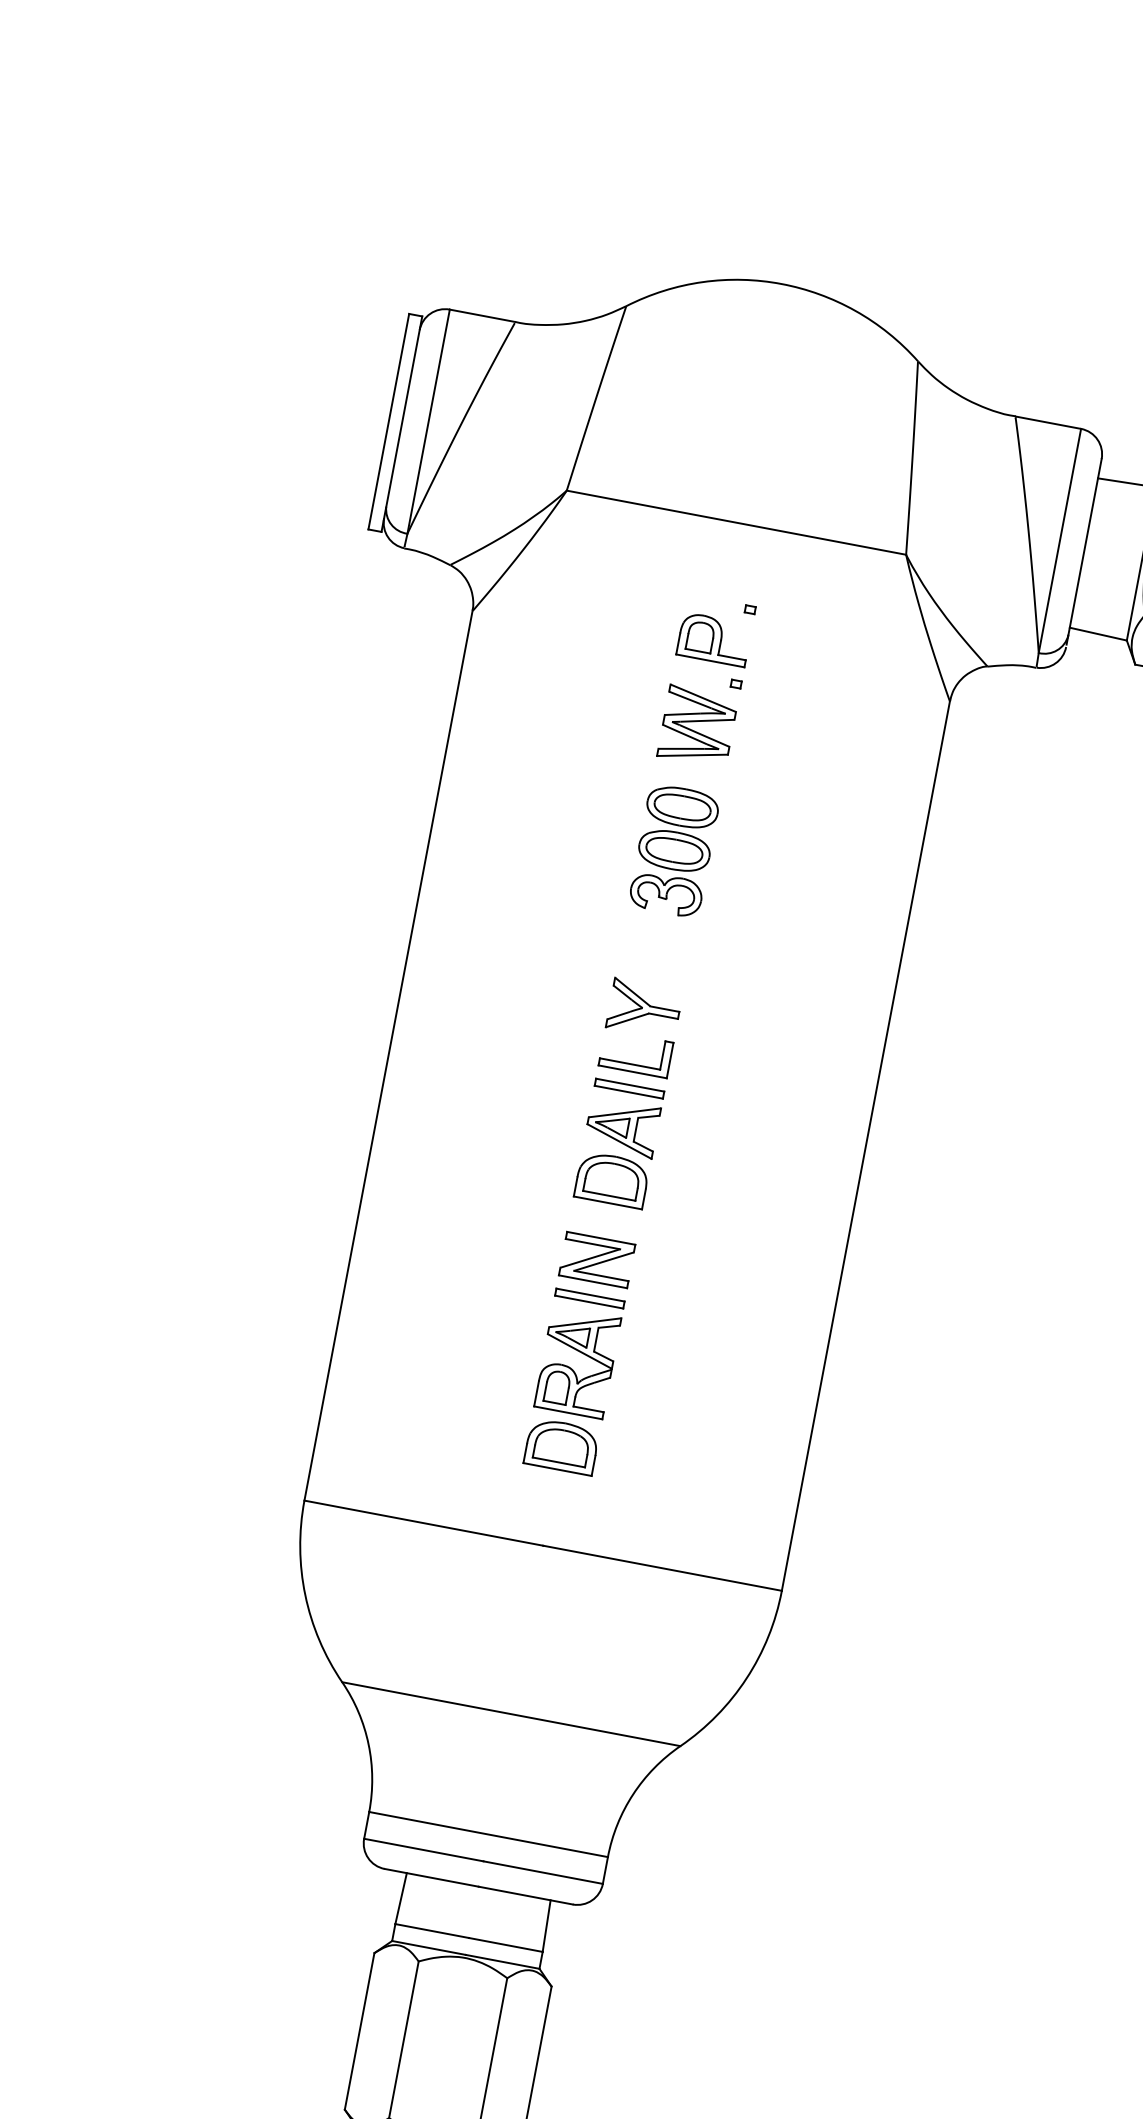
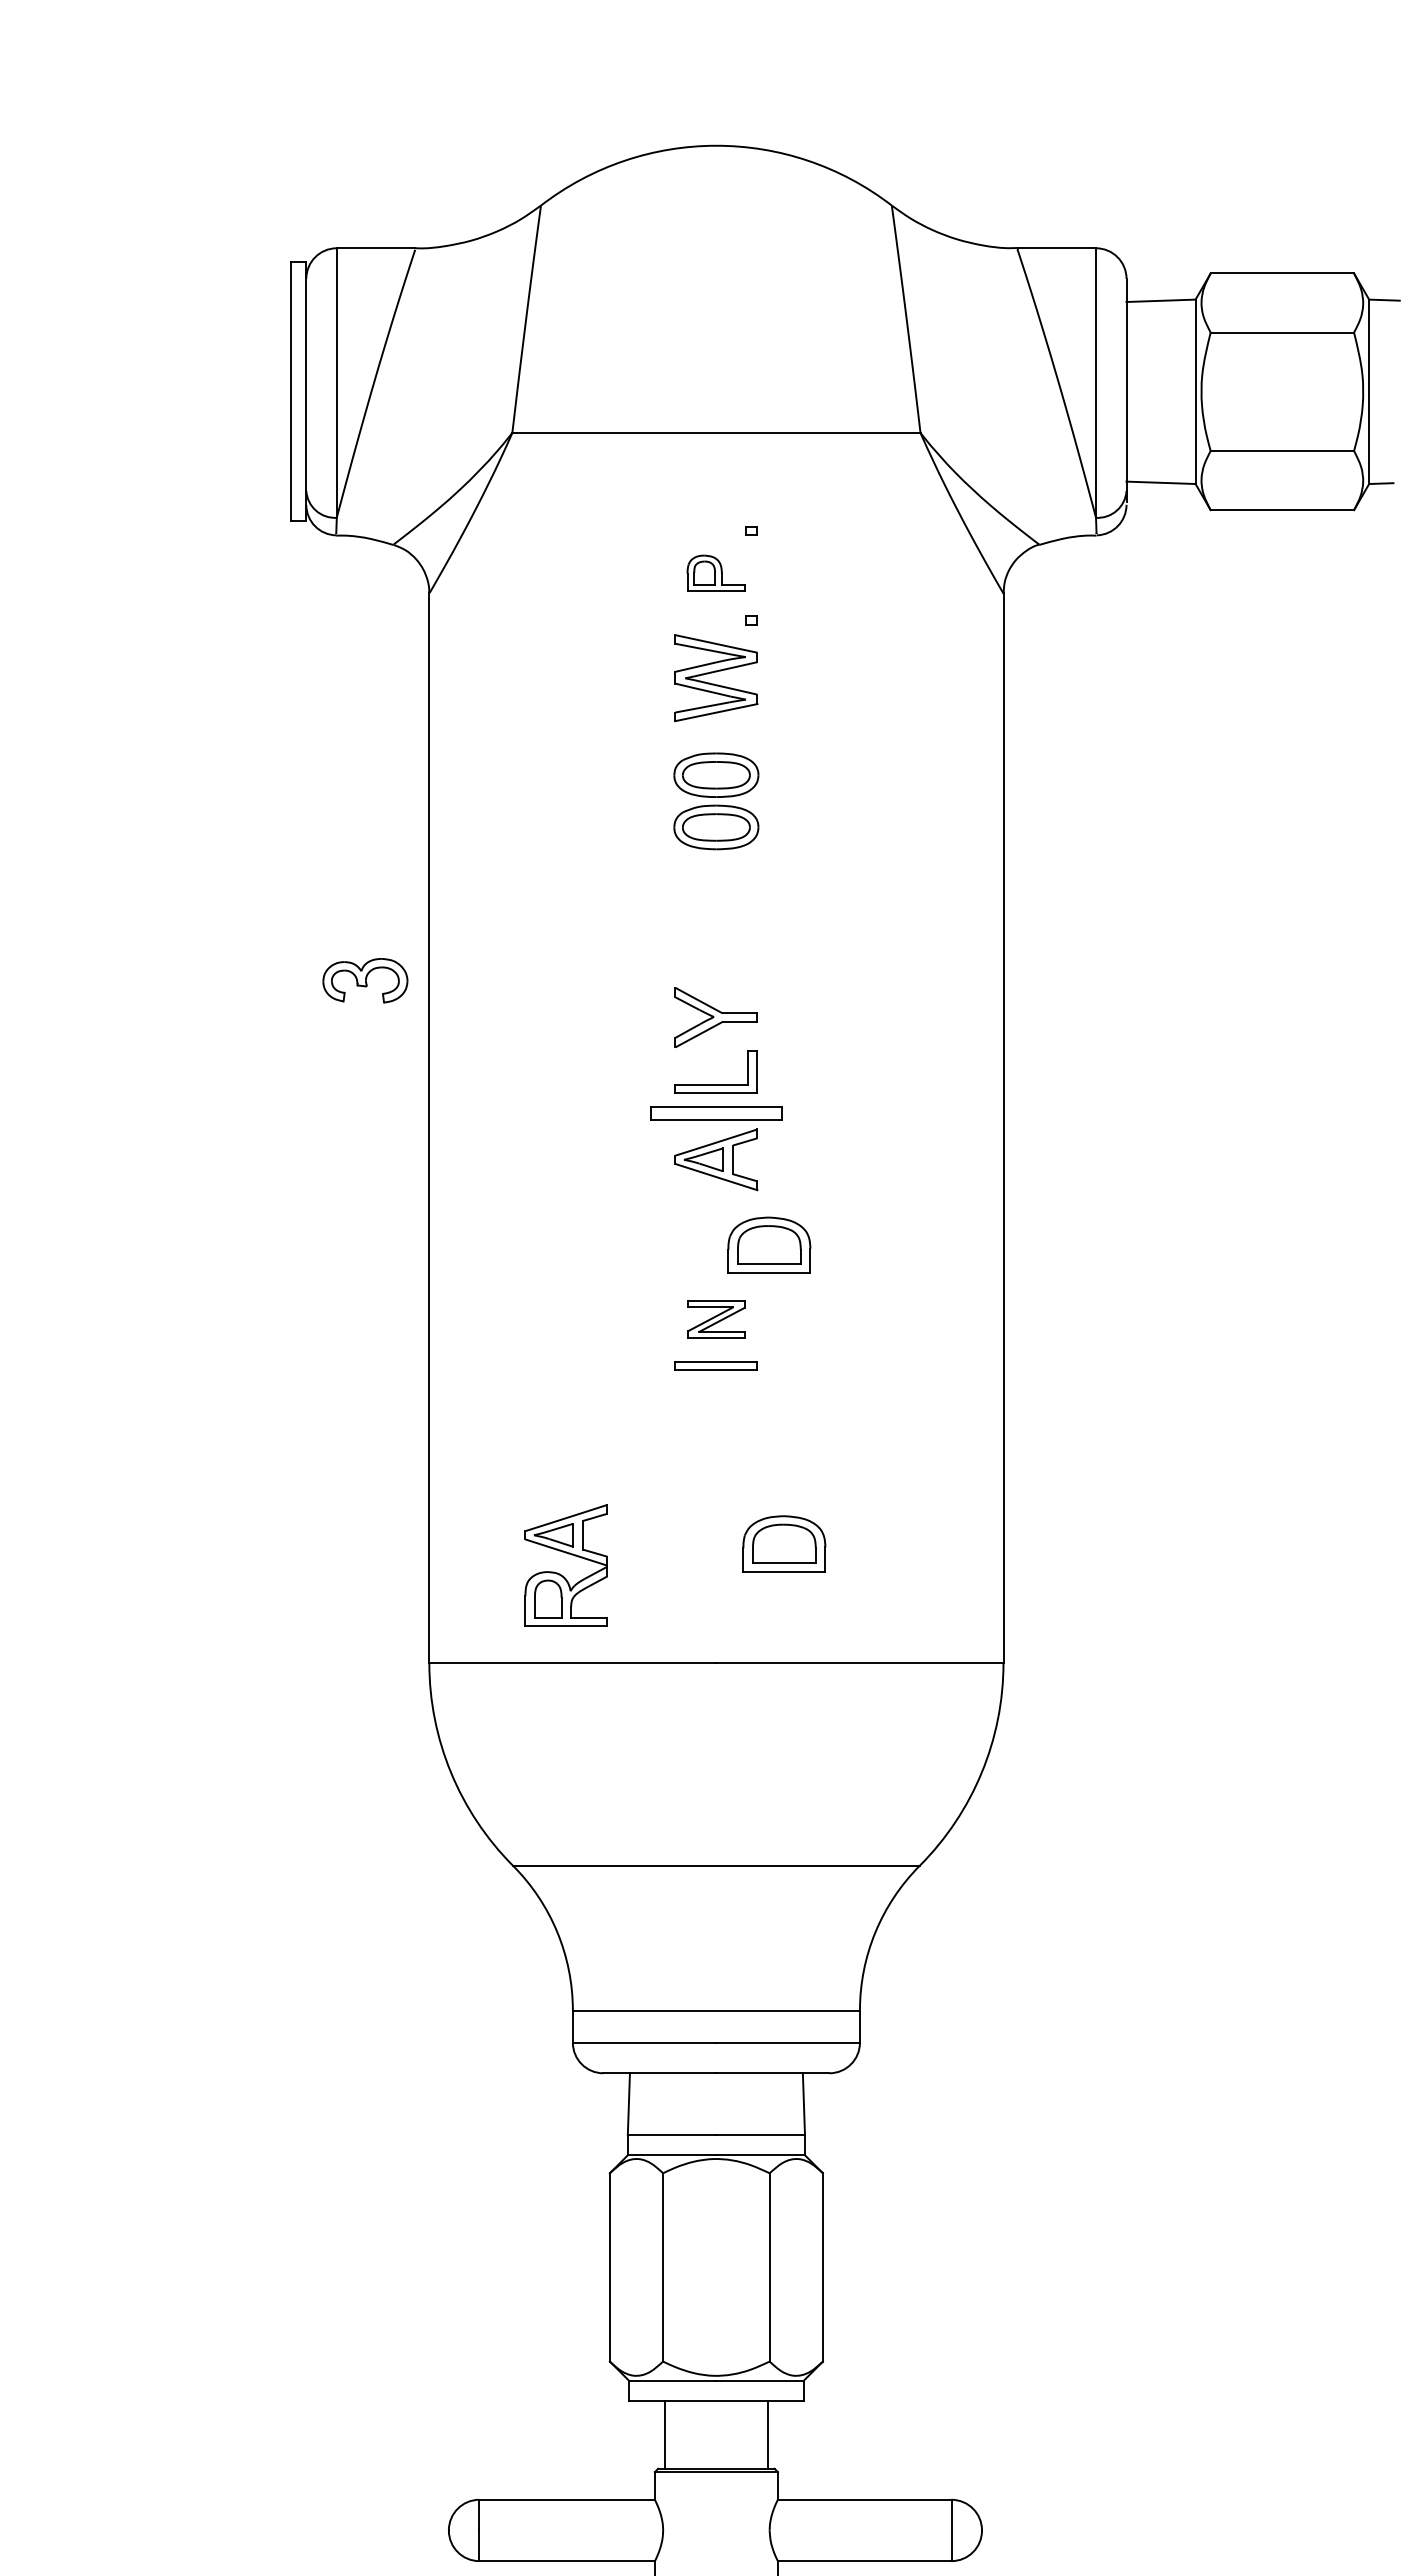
part: (713, 639) -> (715, 573), size x0.7
part: (666, 894) -> (365, 980), moved
part: (628, 1088) -> (715, 1113), size x1.6
part: (612, 1179) -> (769, 1244), moved
part: (596, 1259) -> (715, 1319), size x0.7
part: (572, 1368) -> (561, 1574), moved
part: (562, 1446) -> (784, 1543), moved

